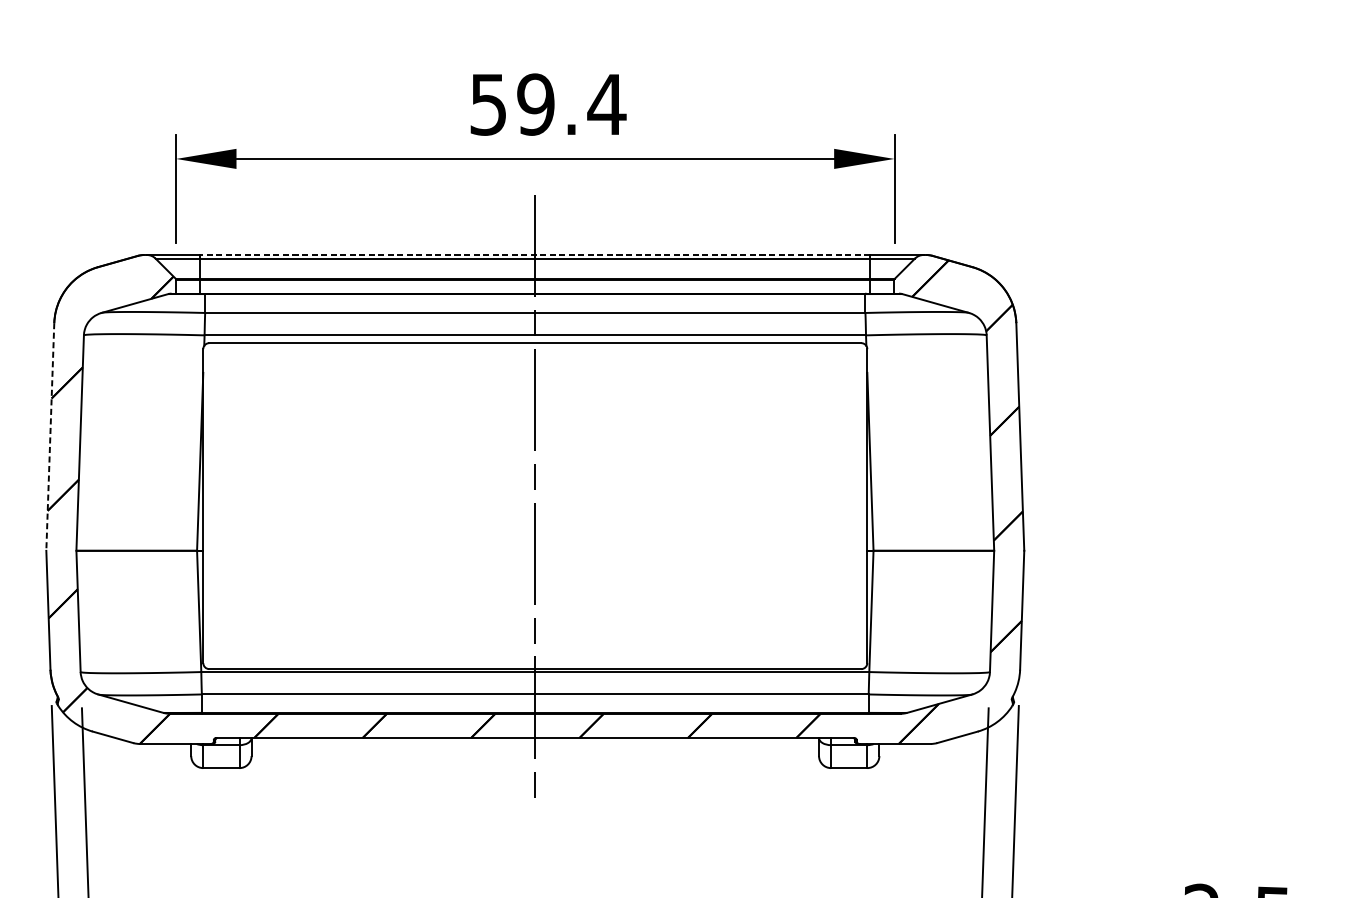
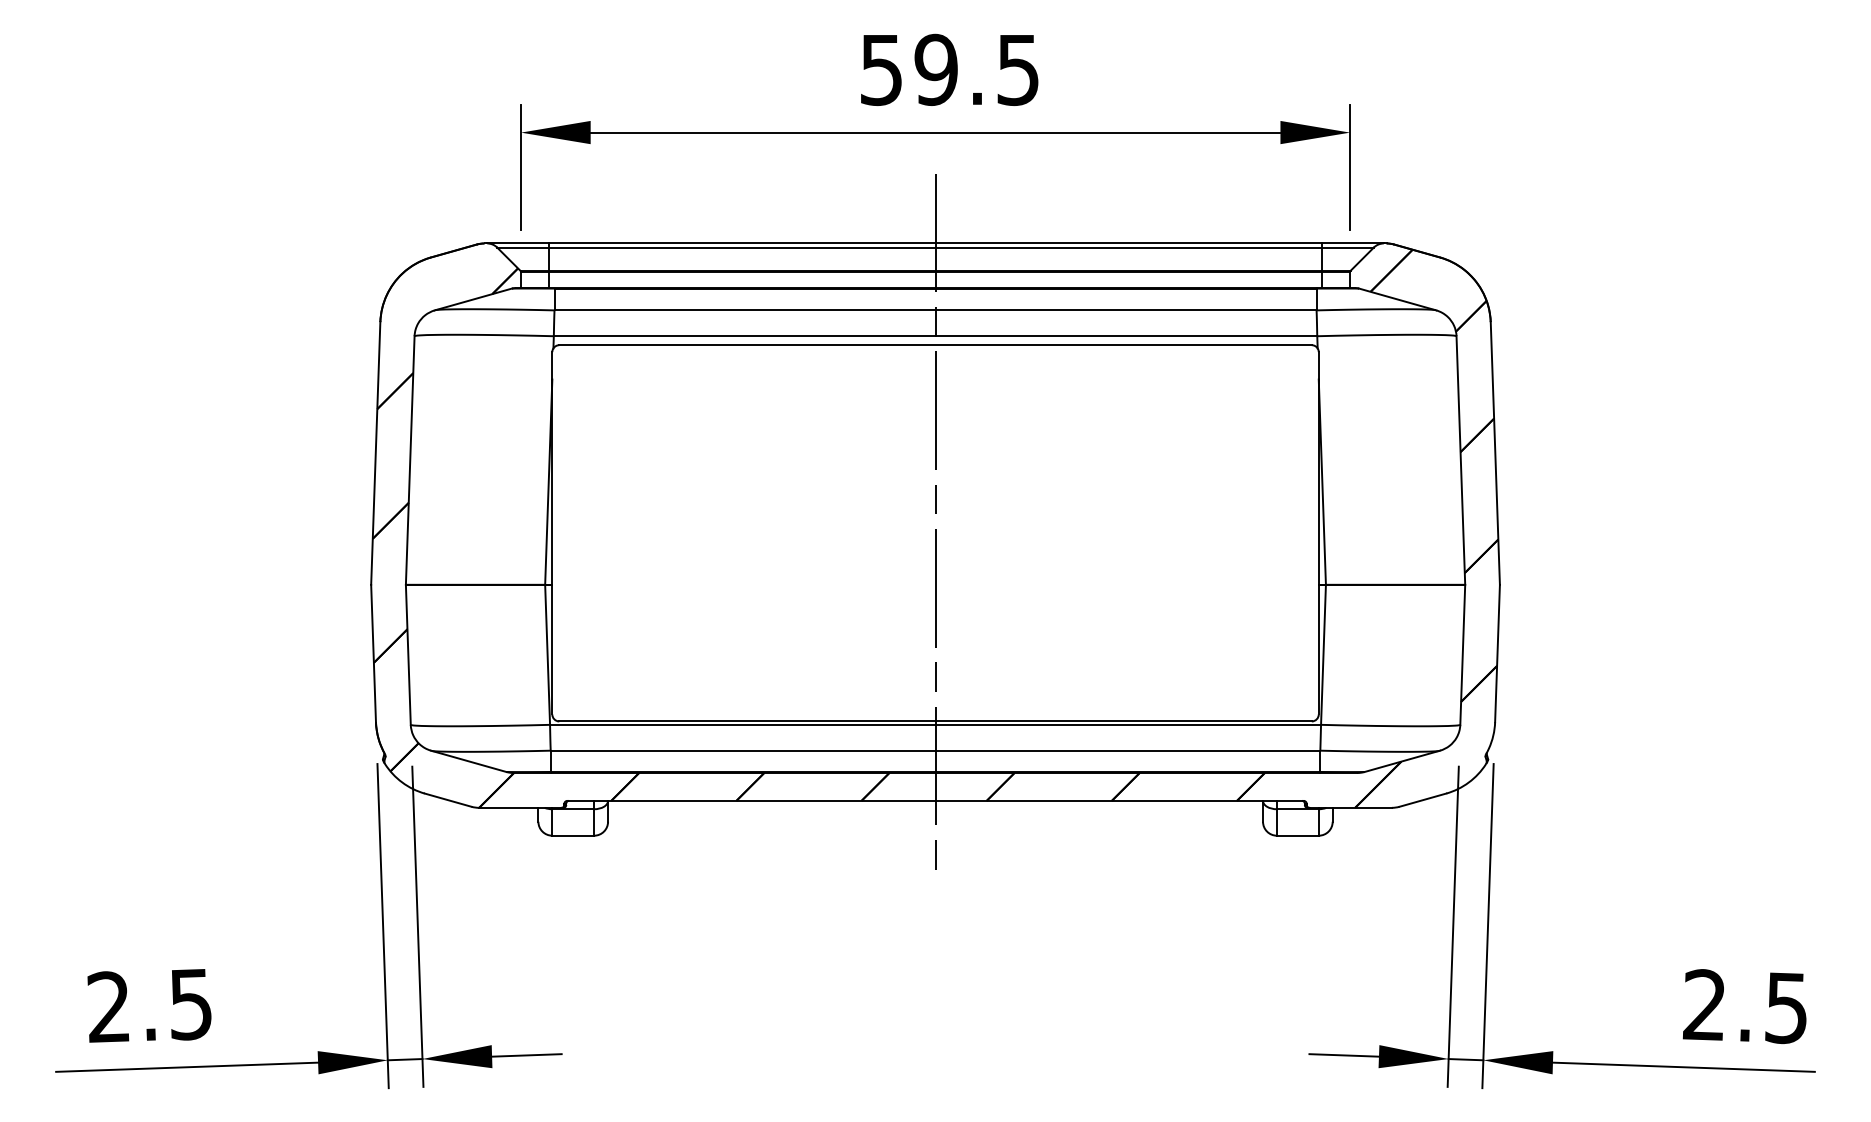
text: (606, 105) -> (1017, 70), 59.4 -> 59.5
line: (535, 255) -> (935, 243), dashed -> solid
line: (50, 436) -> (375, 453), dashed -> solid

